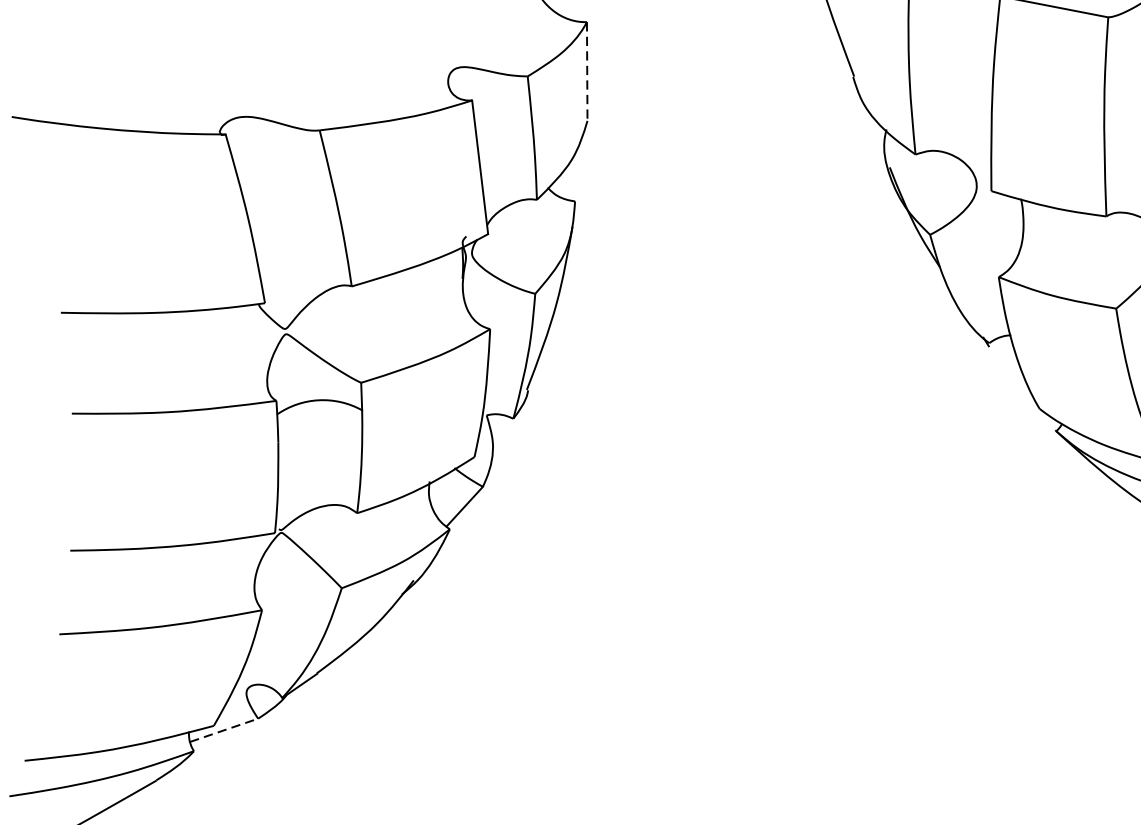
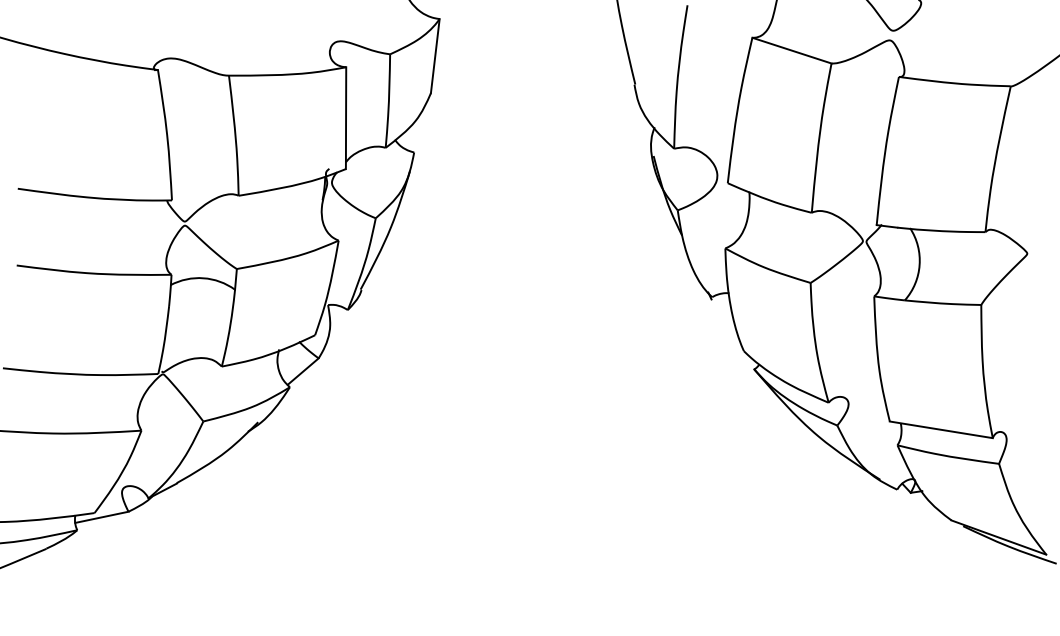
line: (587, 71) -> (435, 56), dashed -> solid
line: (224, 730) -> (102, 517), dashed -> solid

